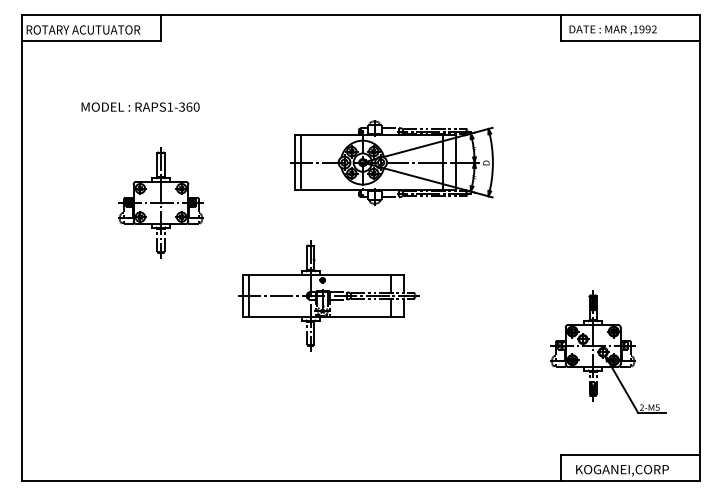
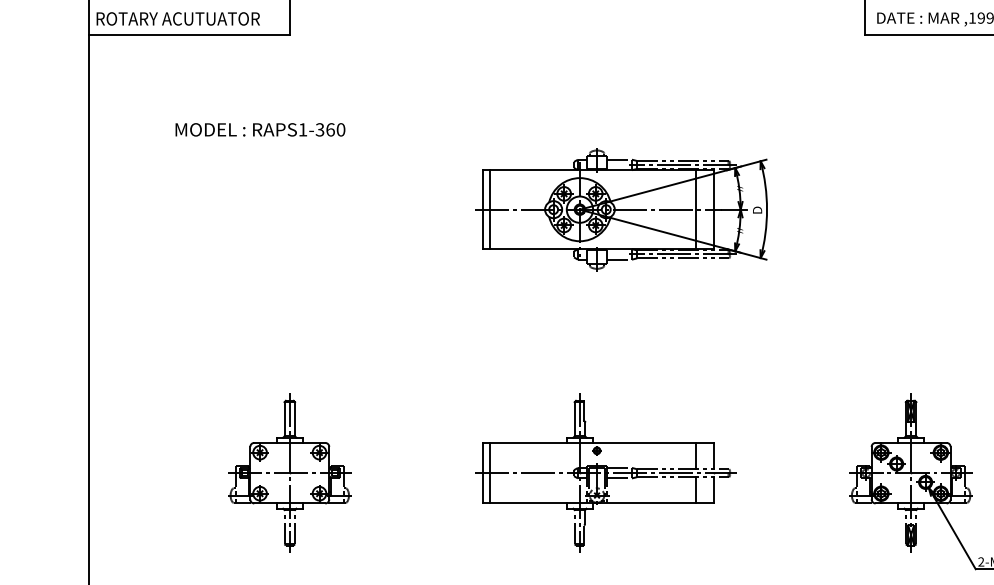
part: (160, 202) -> (289, 472), moved
part: (328, 295) -> (605, 472), moved

